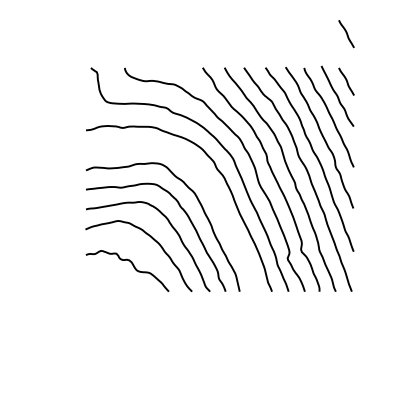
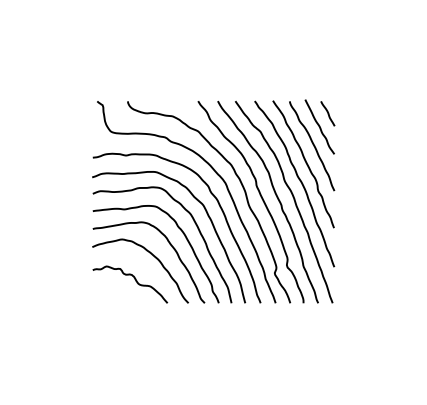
line: (346, 33) -> (327, 70), removed
curve: (213, 195) -> (207, 216), added

